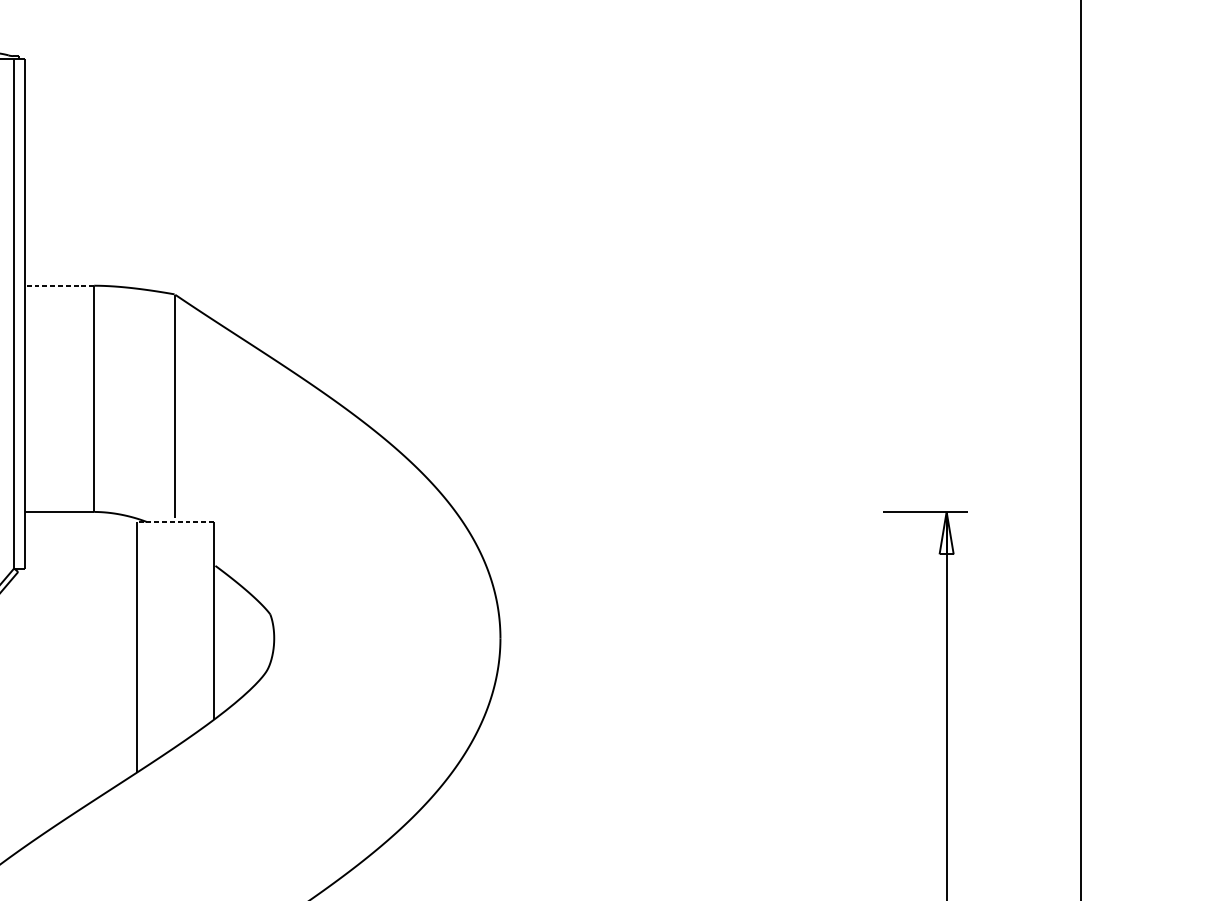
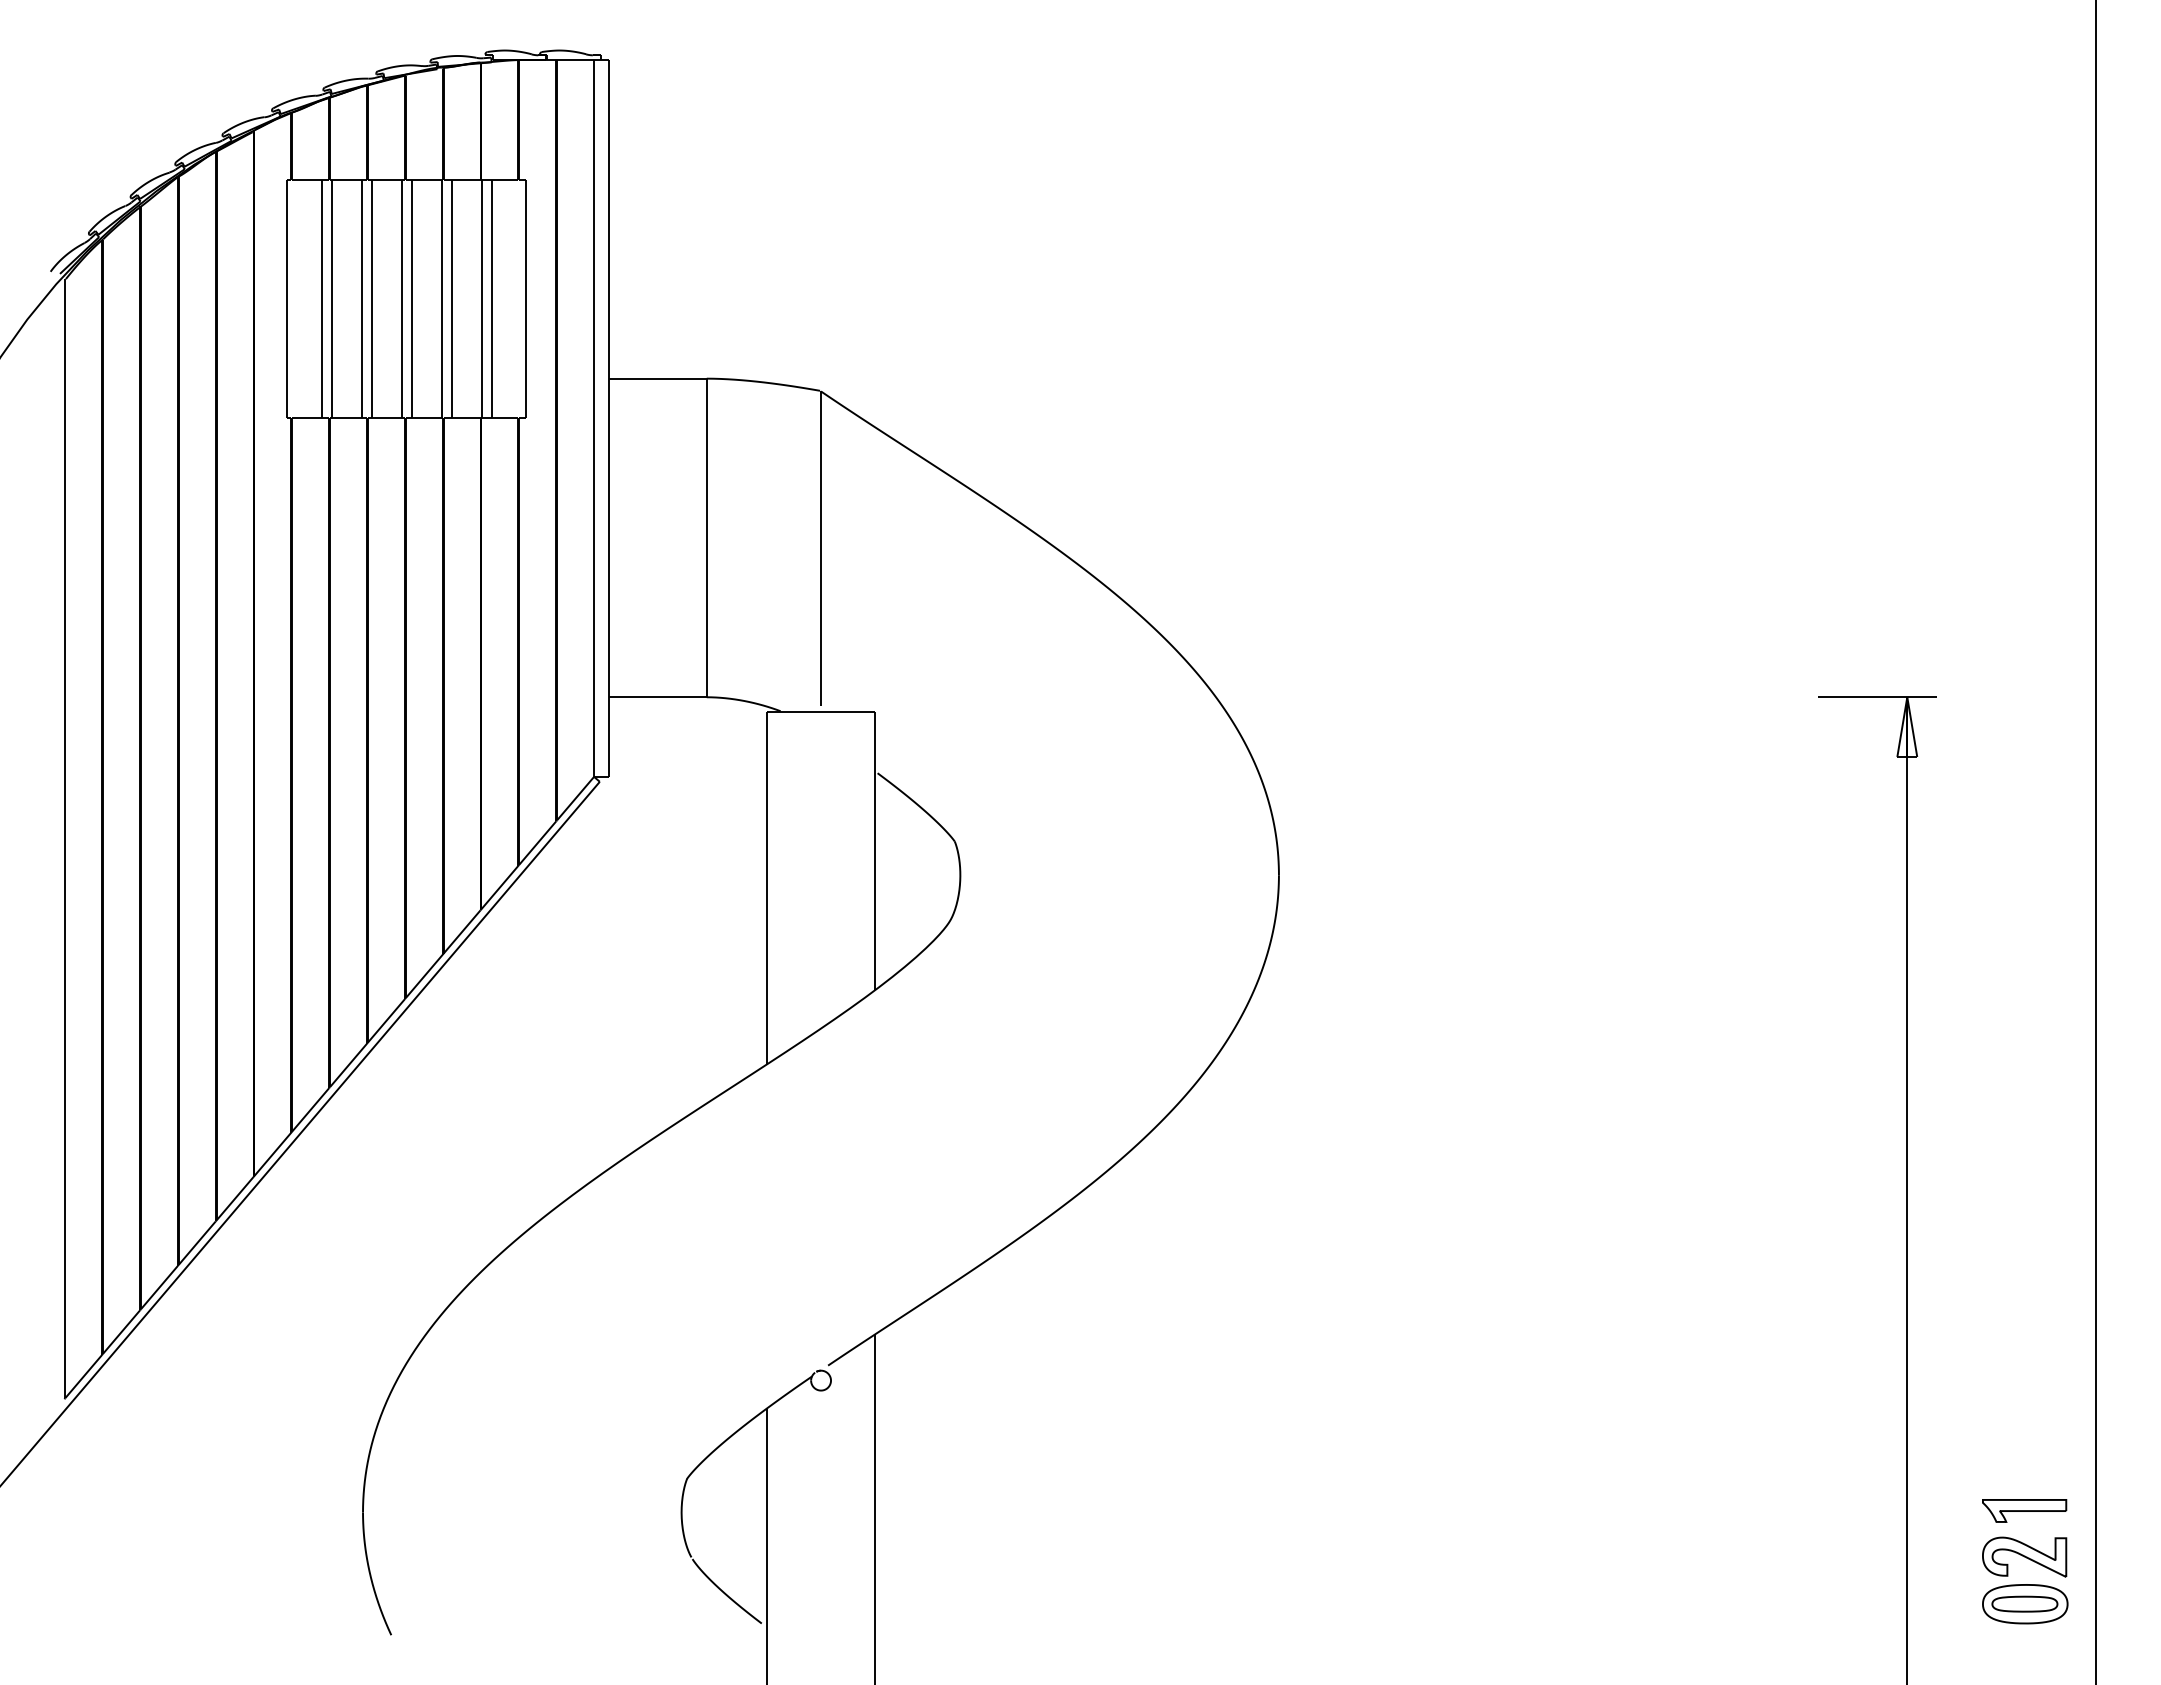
line: (59, 285) -> (657, 378), dashed -> solid
line: (174, 522) -> (820, 711), dashed -> solid

